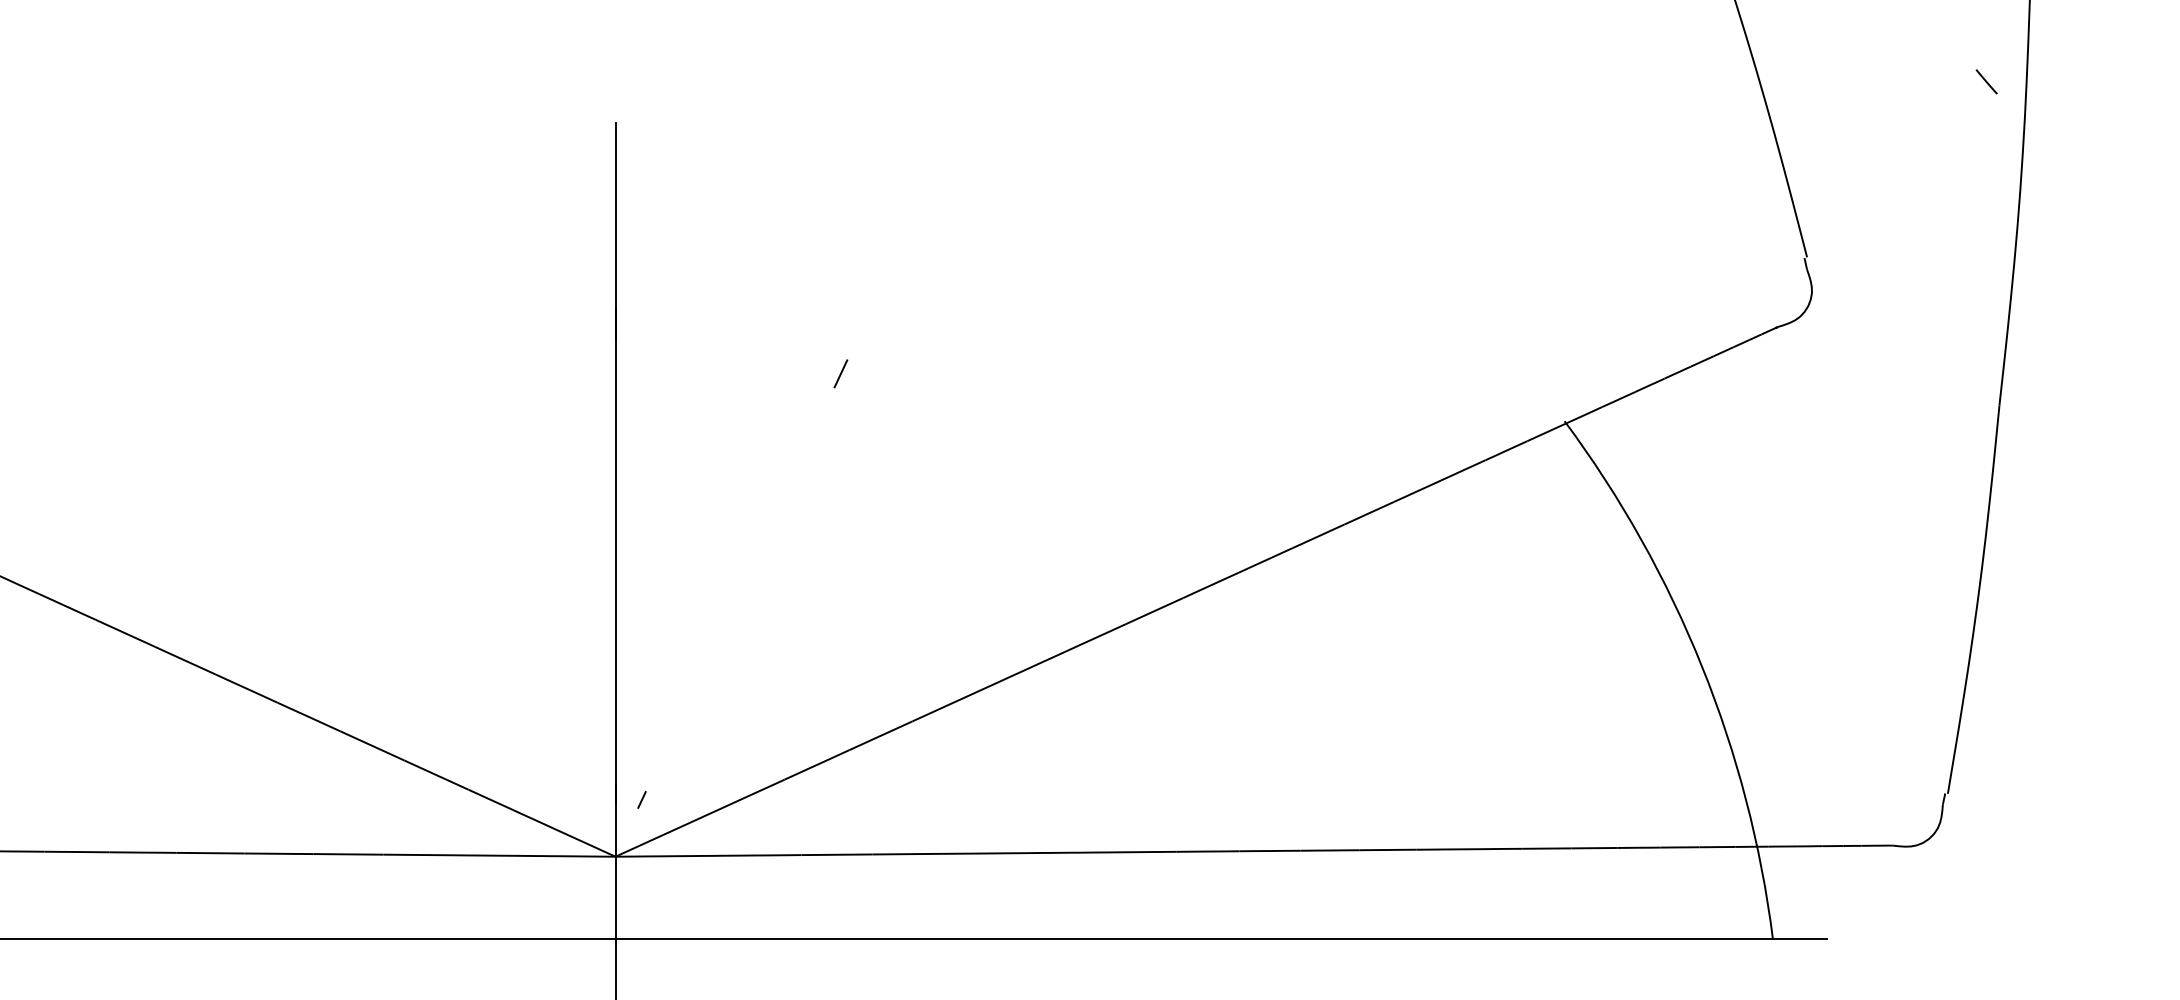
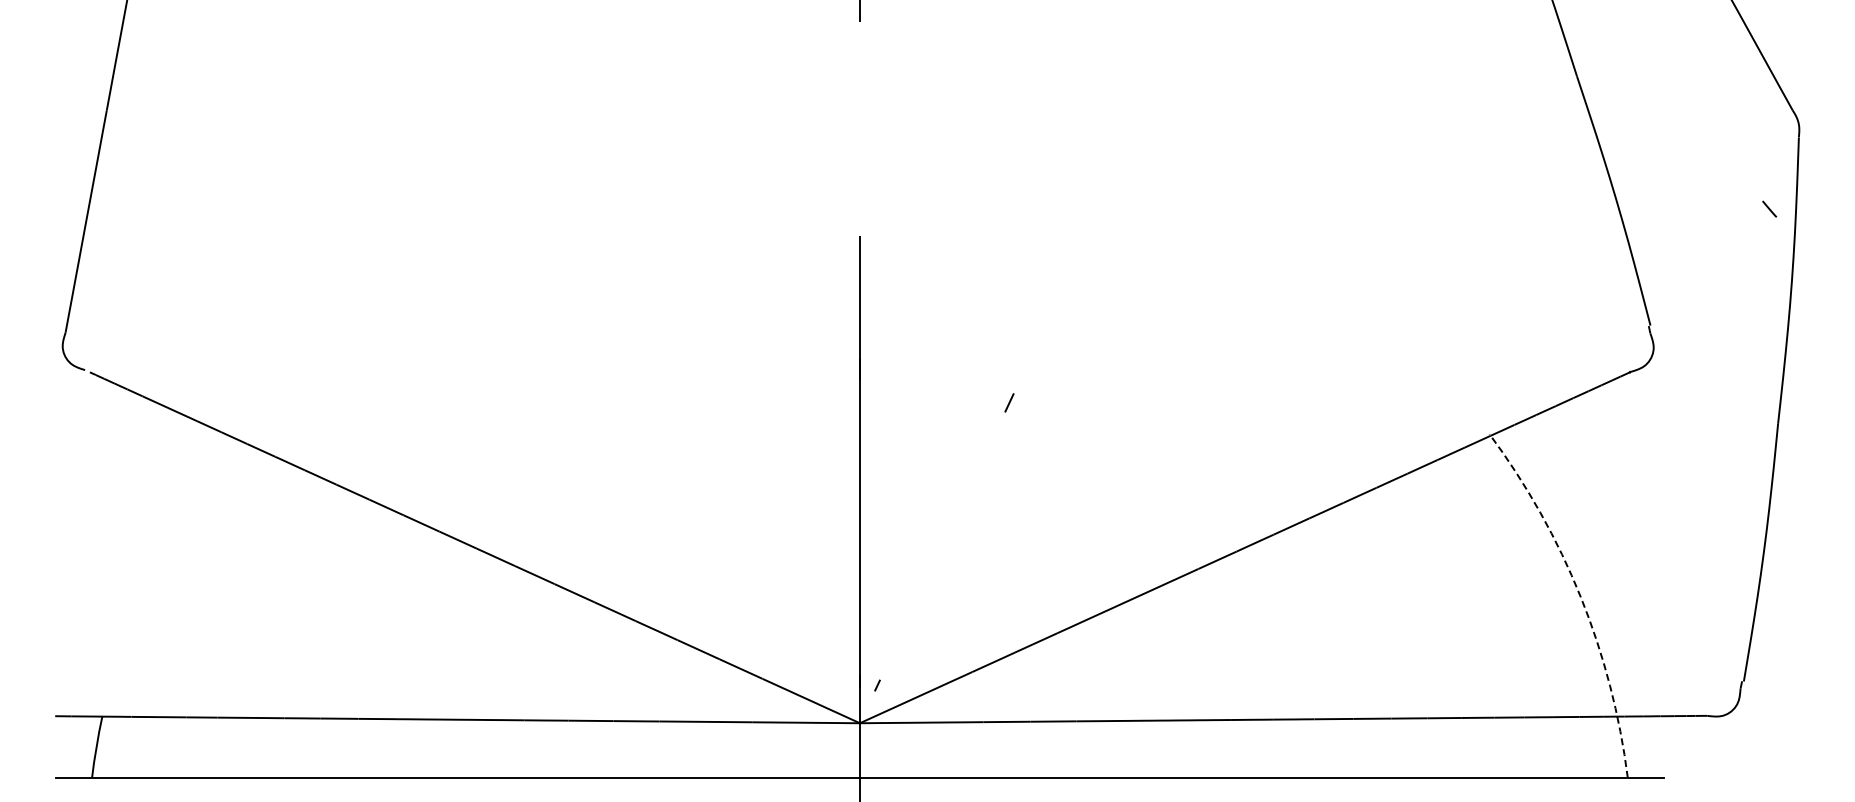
arc: (1701, 667) -> (1580, 597), solid -> dashed

